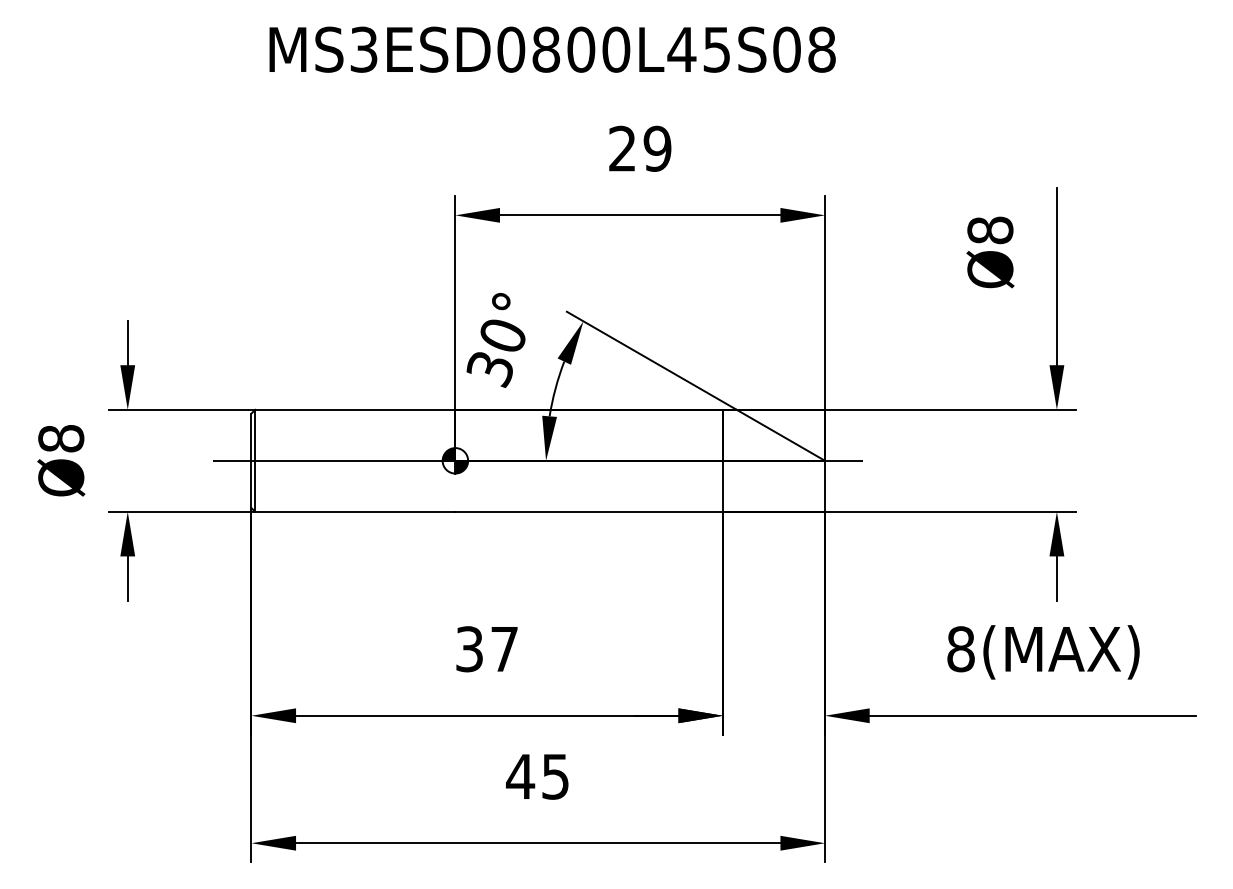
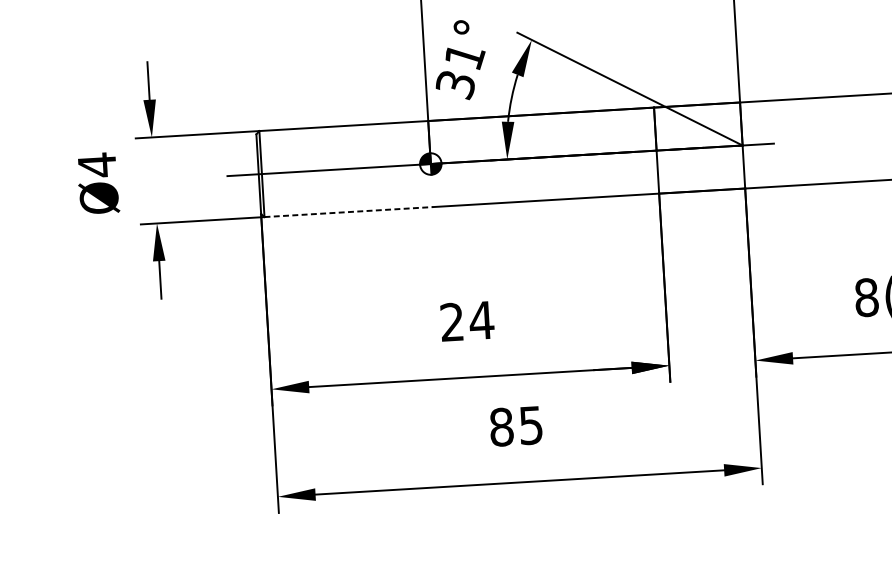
text: (503, 336) -> (465, 56), 30° -> 31°
text: (61, 438) -> (97, 164), Ø8 -> Ø4
line: (355, 511) -> (349, 211), solid -> dashed
text: (487, 649) -> (467, 321), 37 -> 24
text: (520, 776) -> (501, 427), 45 -> 85

